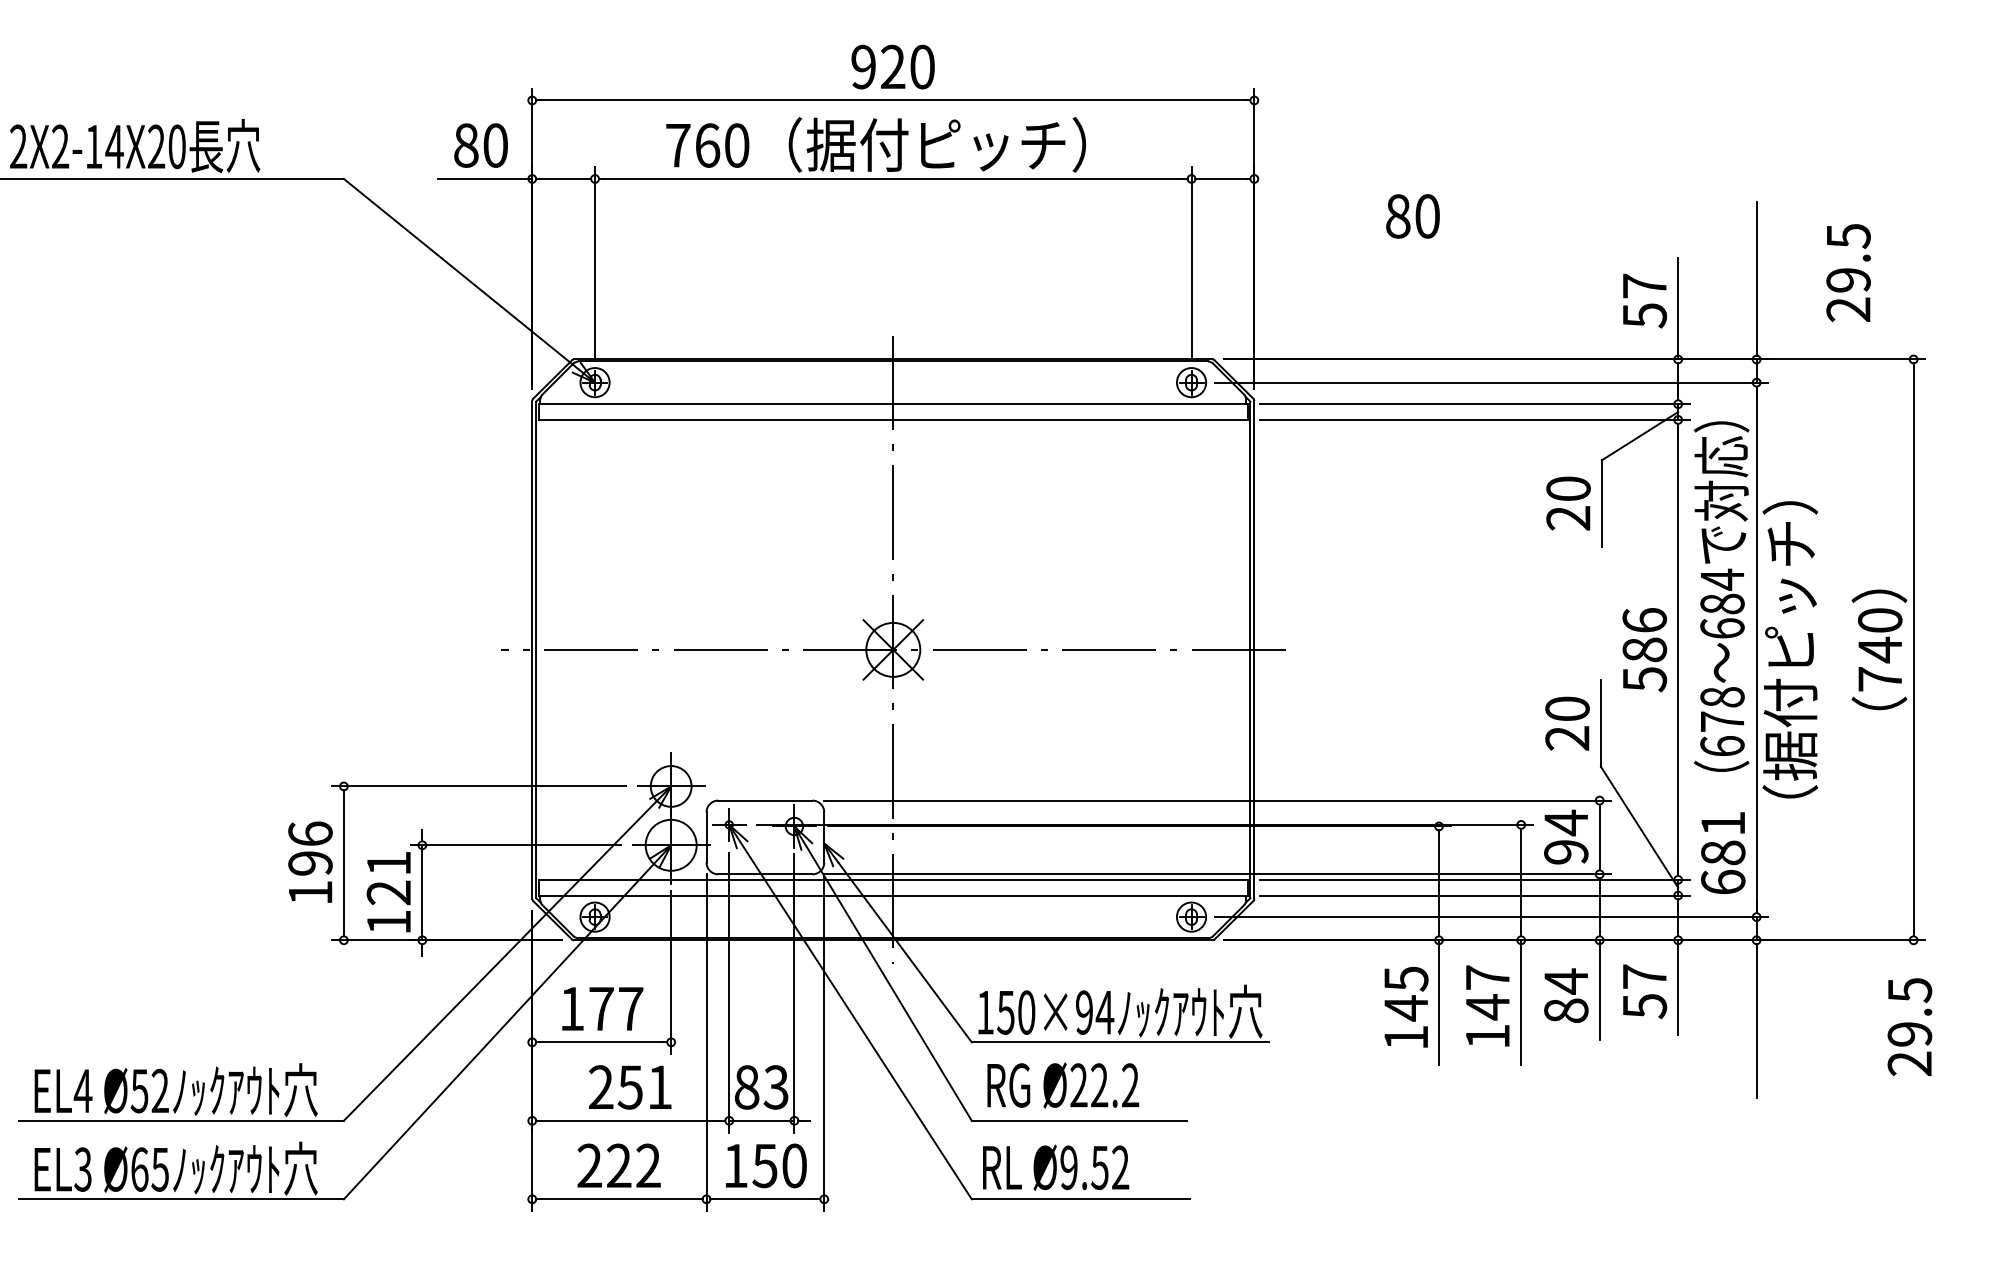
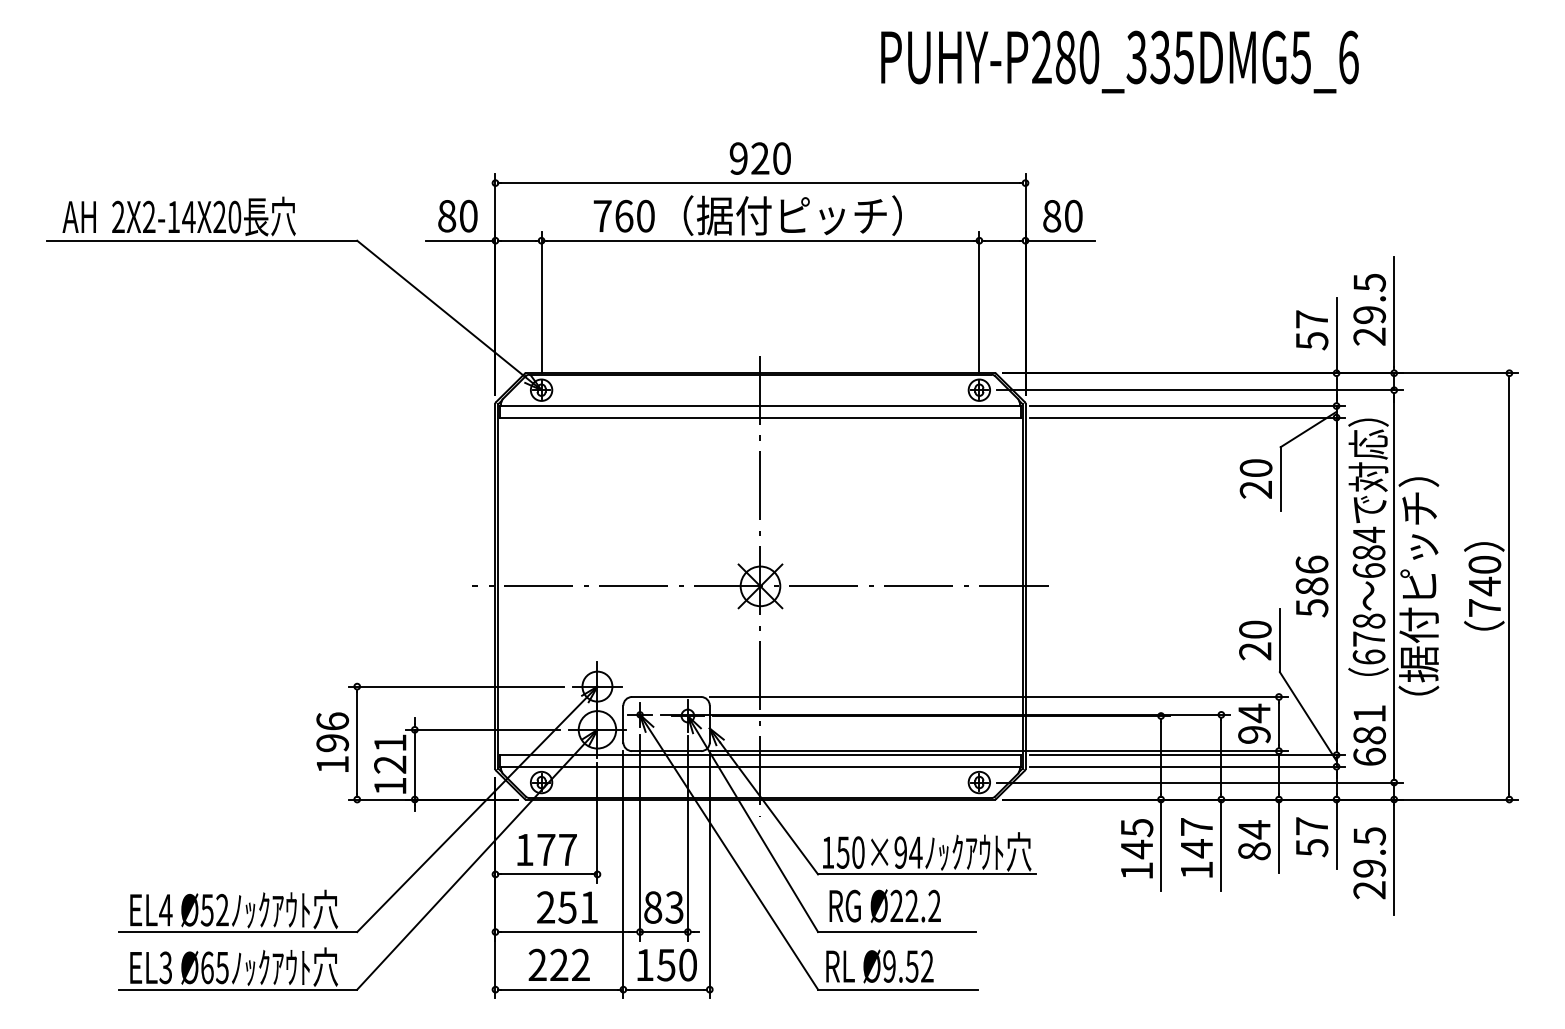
line: (1300, 178) -> (1059, 240), added
text: (1412, 215) -> (1062, 215), moved
text: (1848, 272) -> (1369, 309), moved
text: (1909, 1027) -> (1369, 863), moved

